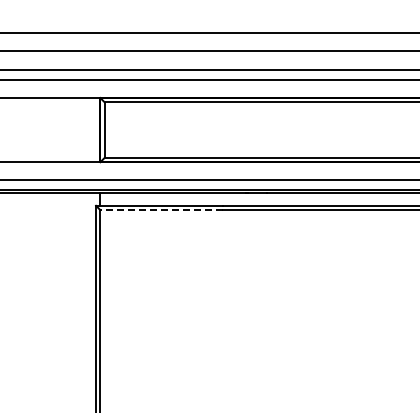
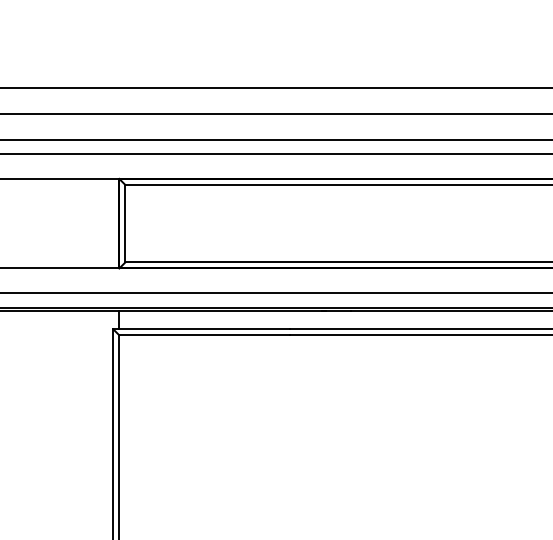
line: (161, 210) -> (204, 335), dashed -> solid

